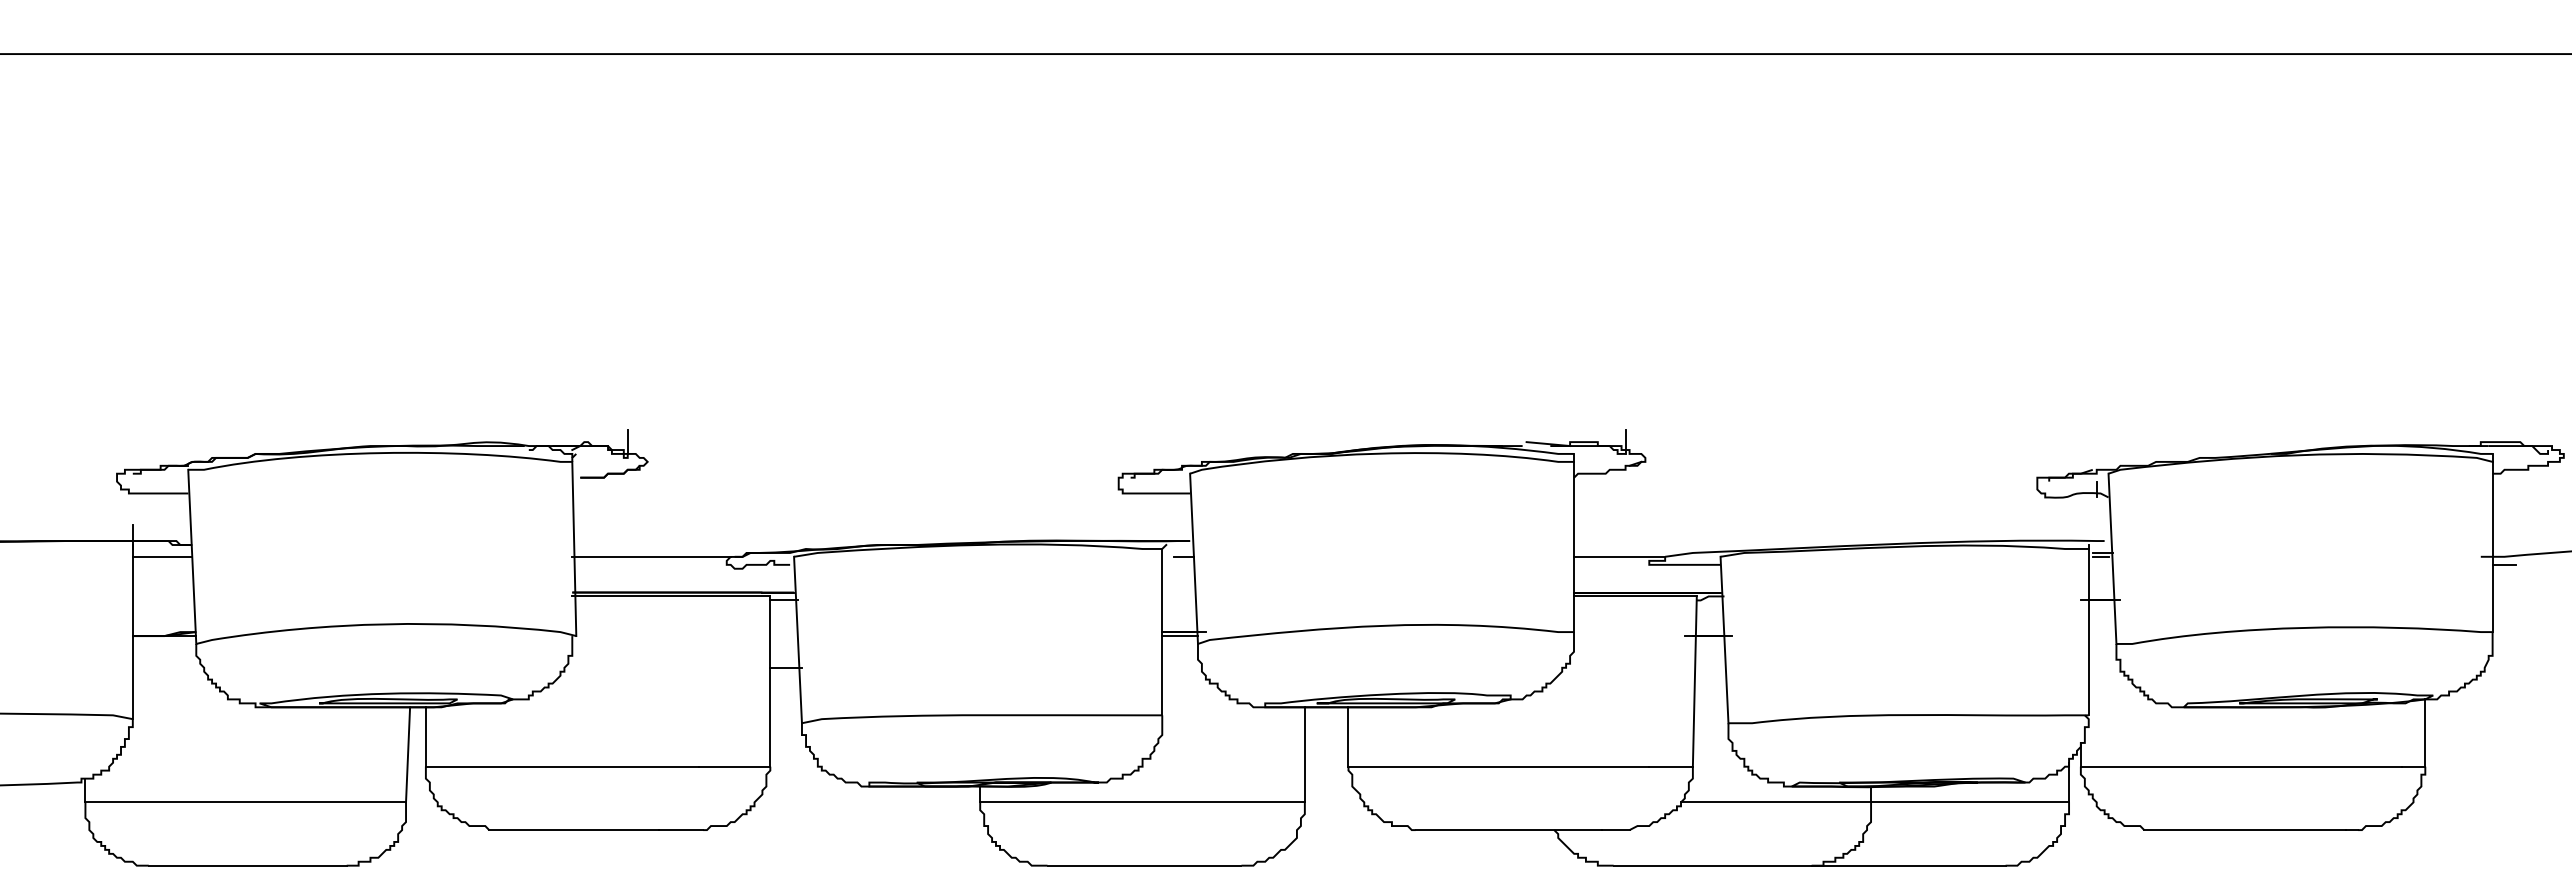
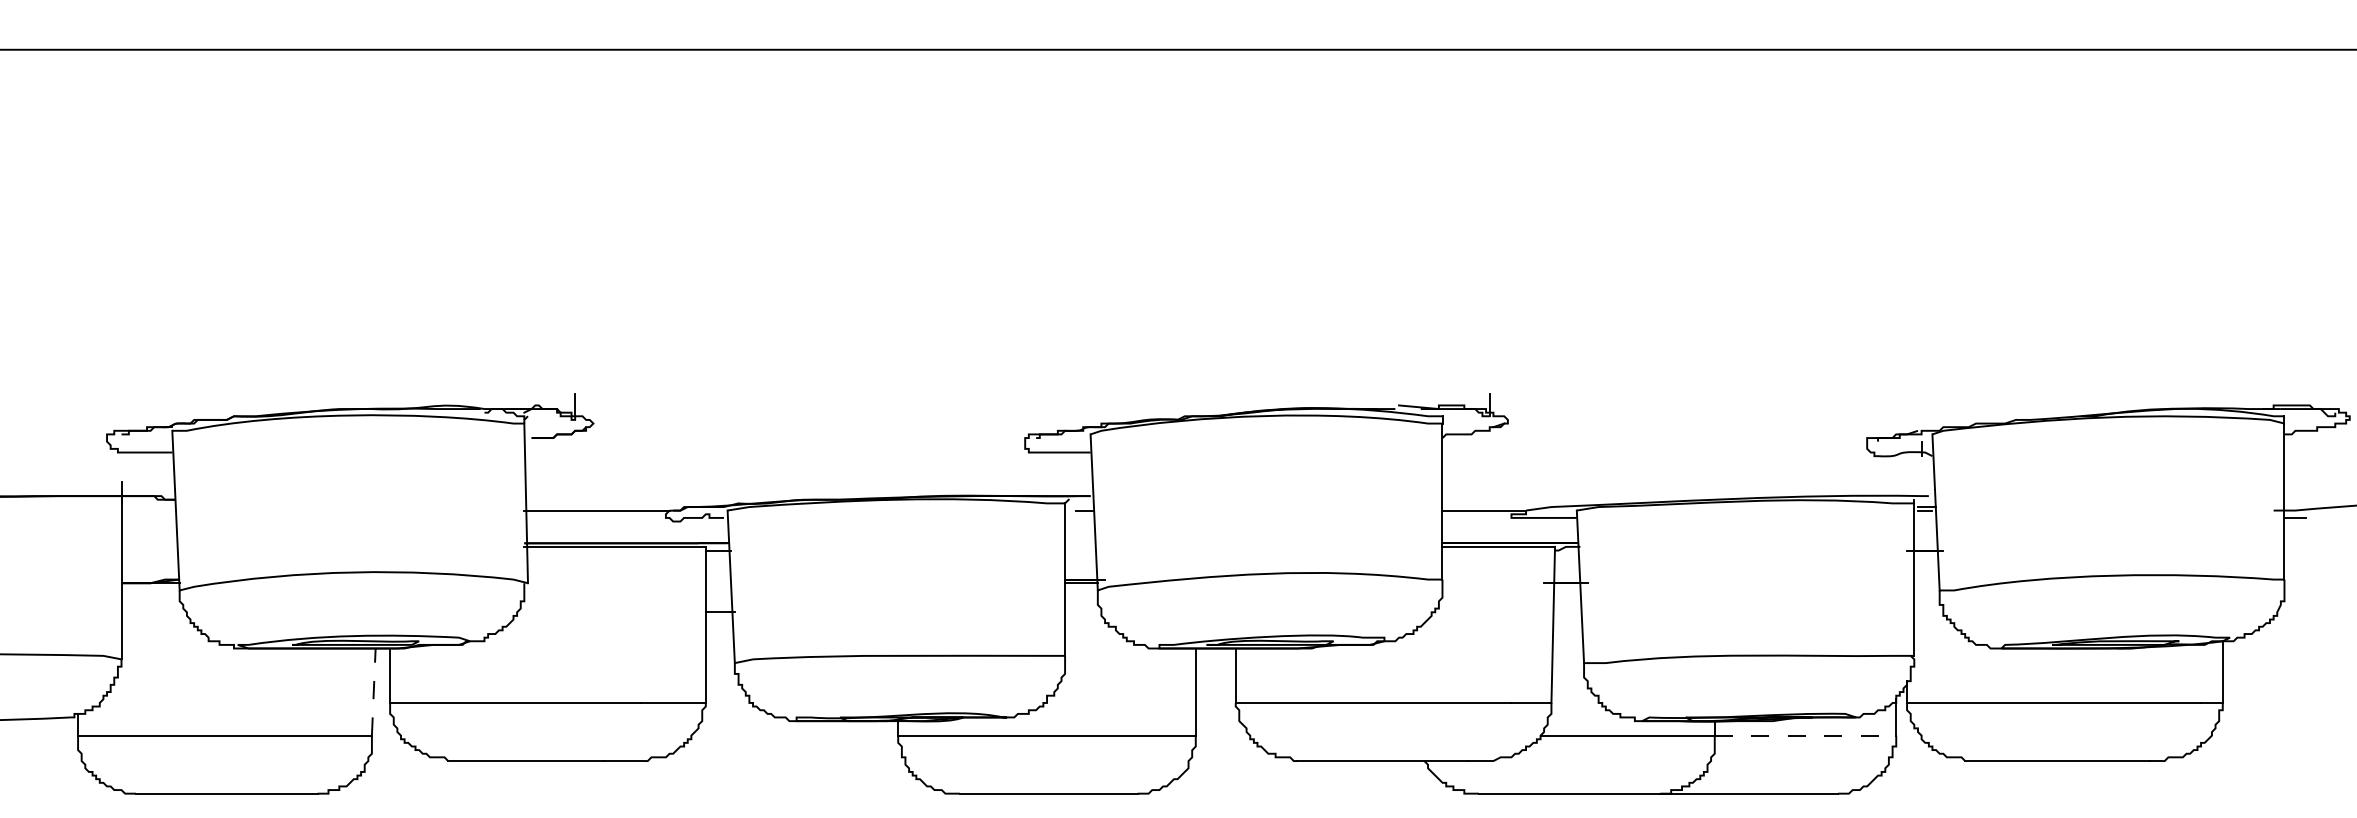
line: (162, 556) -> (148, 510), removed
line: (407, 755) -> (373, 692), solid -> dashed
line: (1970, 802) -> (1805, 735), solid -> dashed

